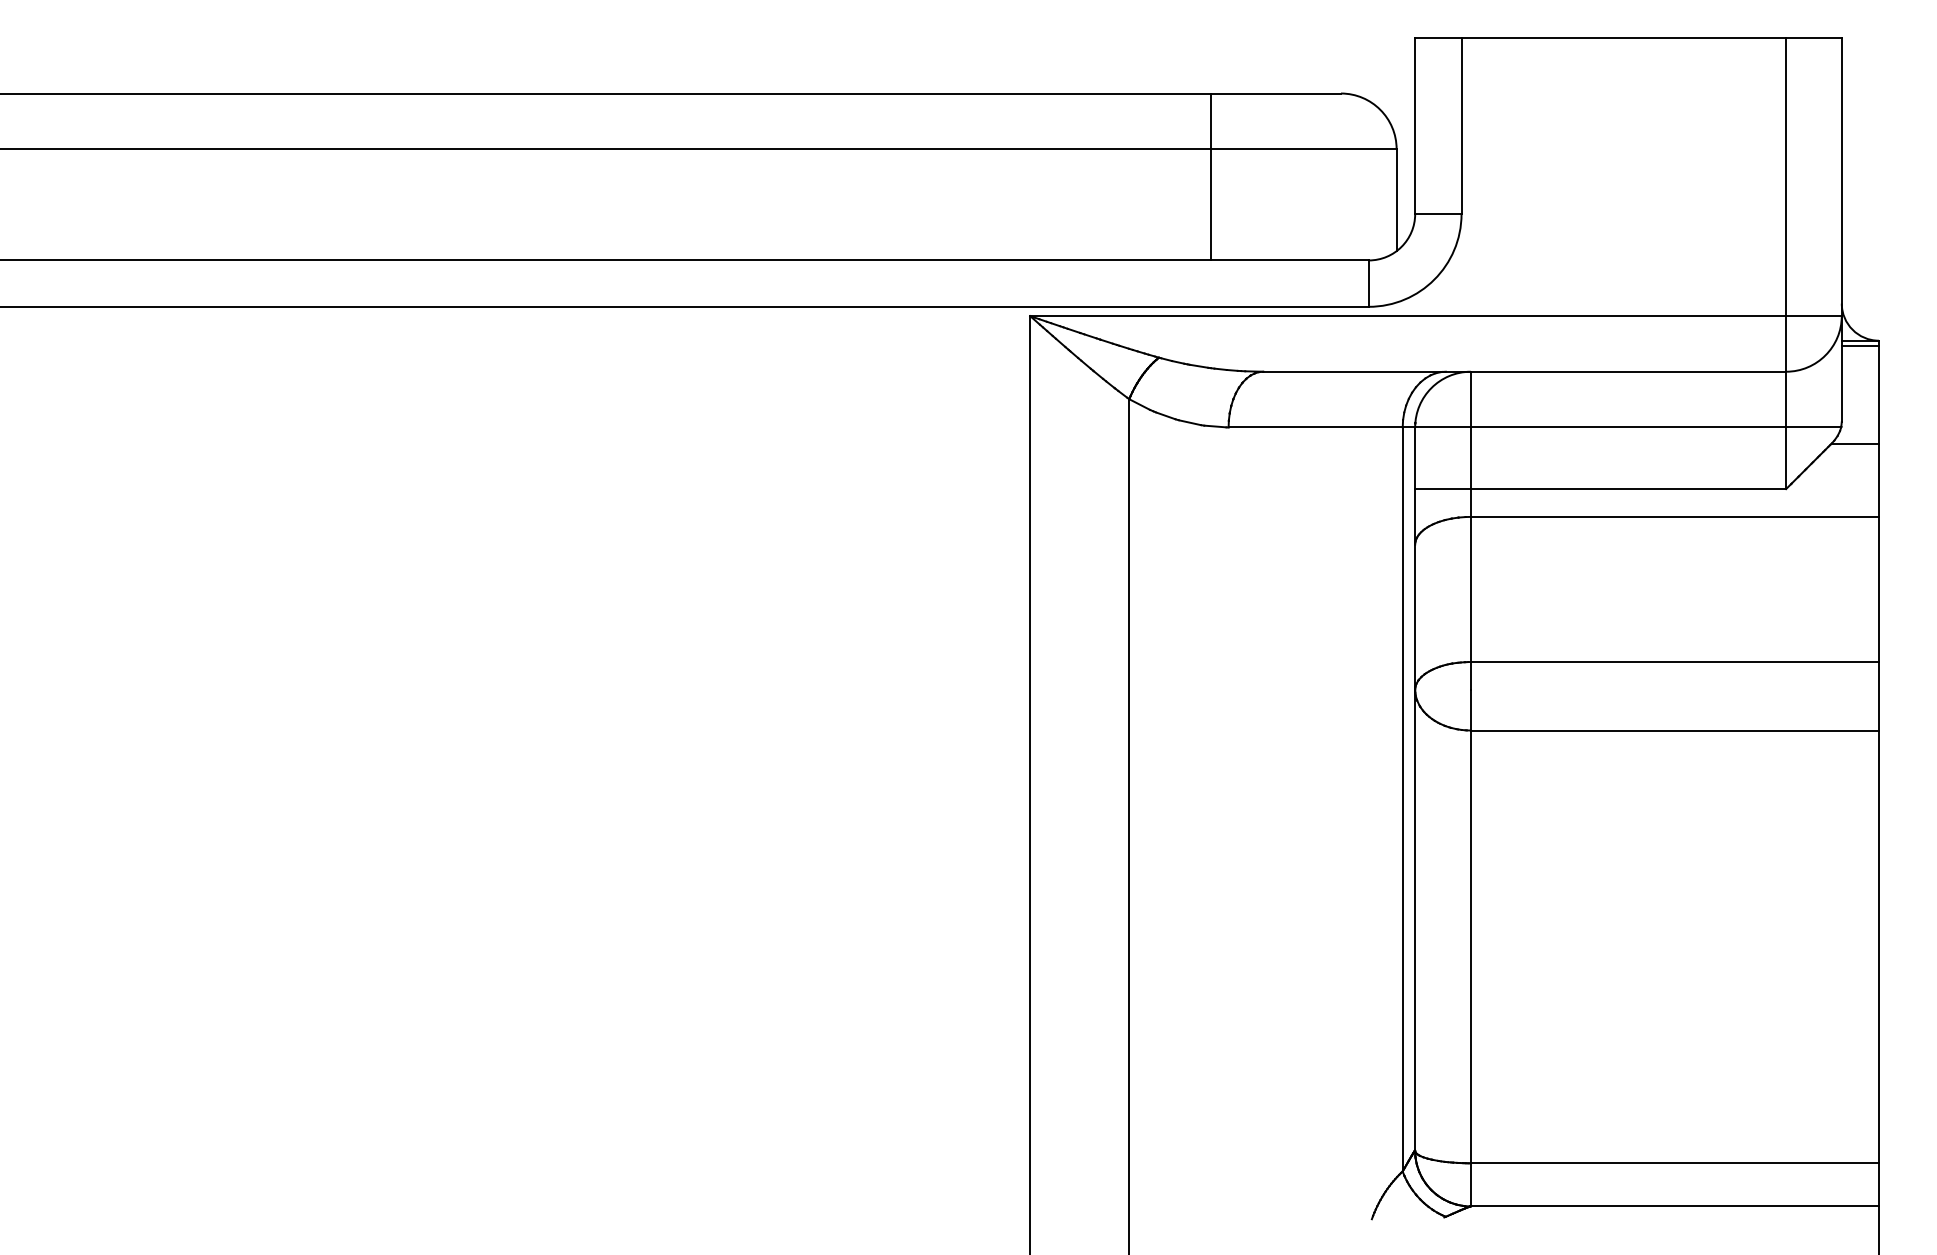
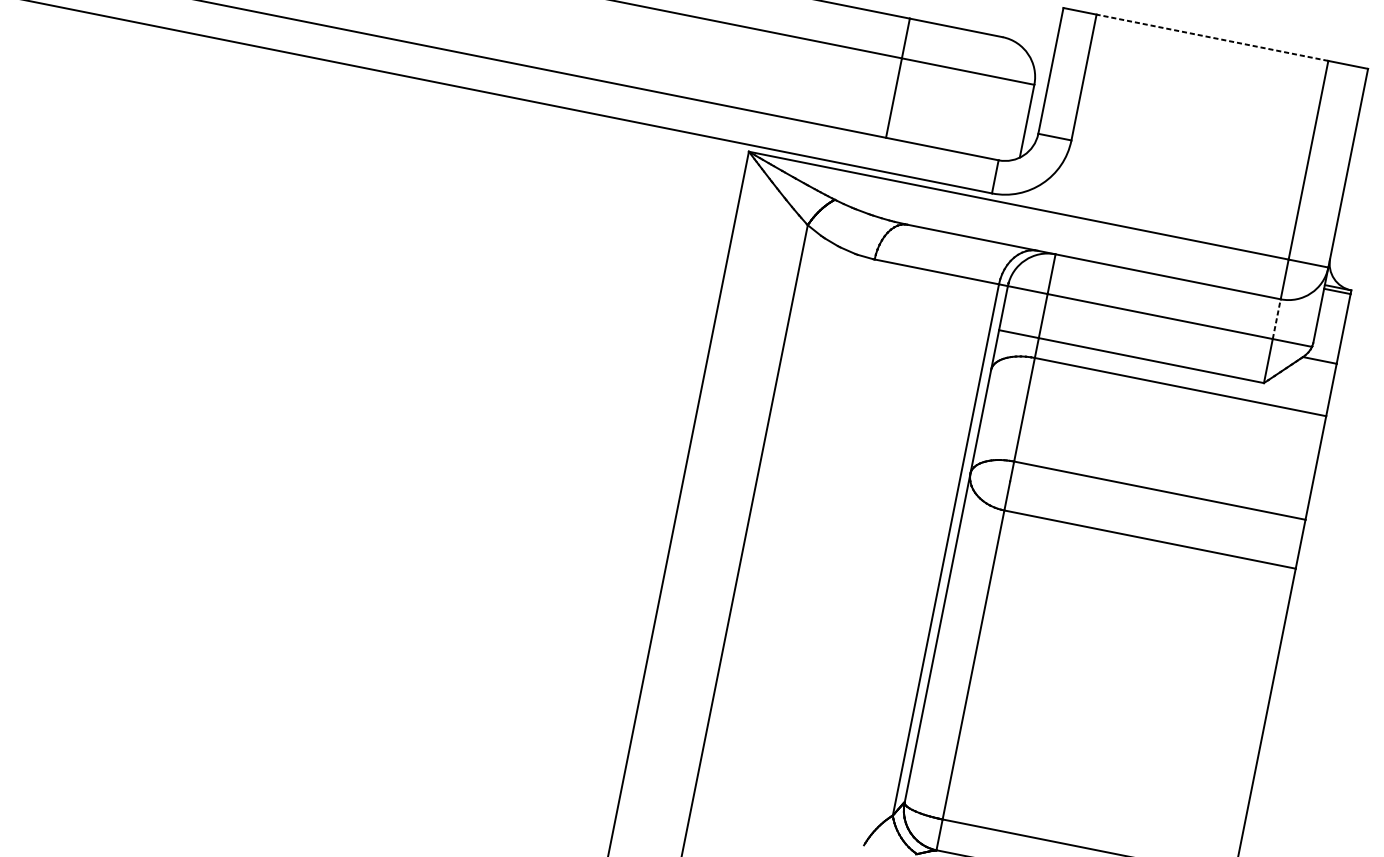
line: (1623, 37) -> (1212, 37), solid -> dashed
line: (1786, 399) -> (1277, 319), solid -> dashed

